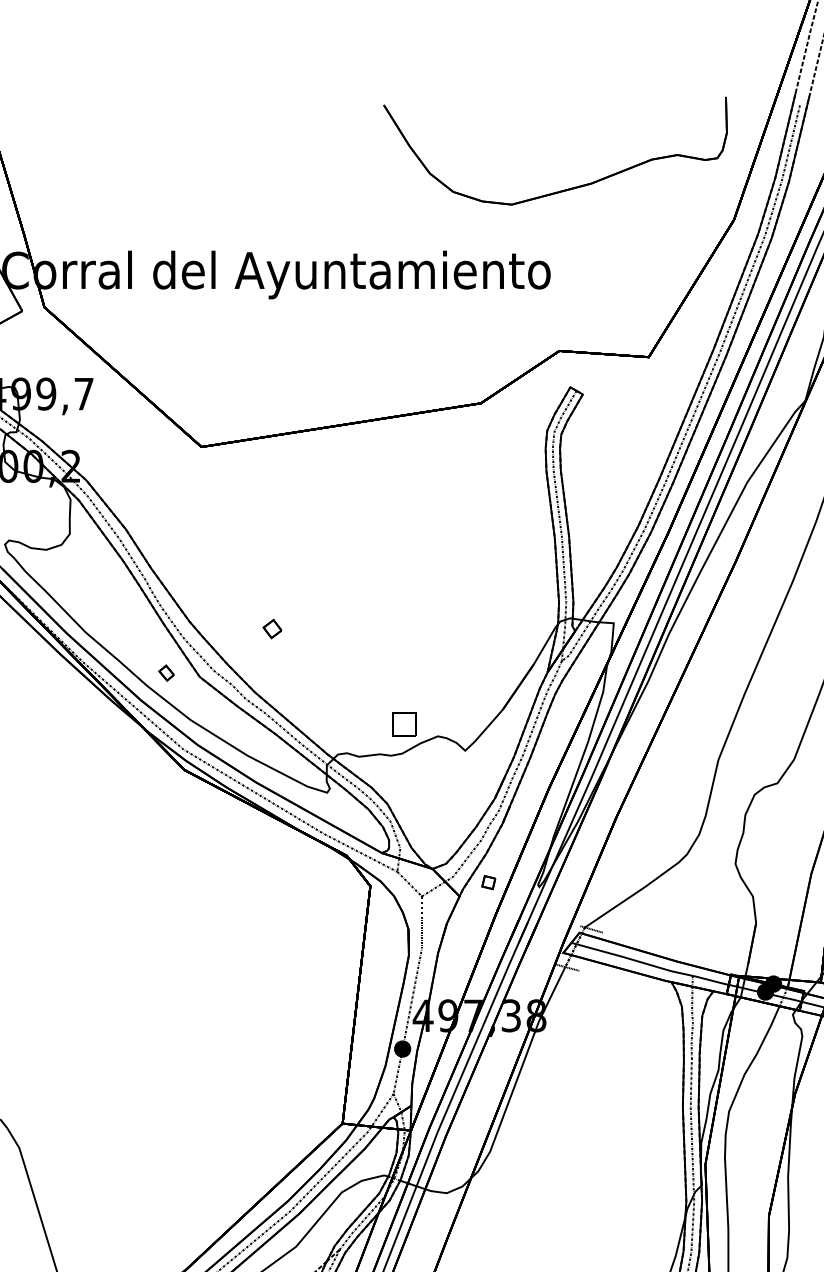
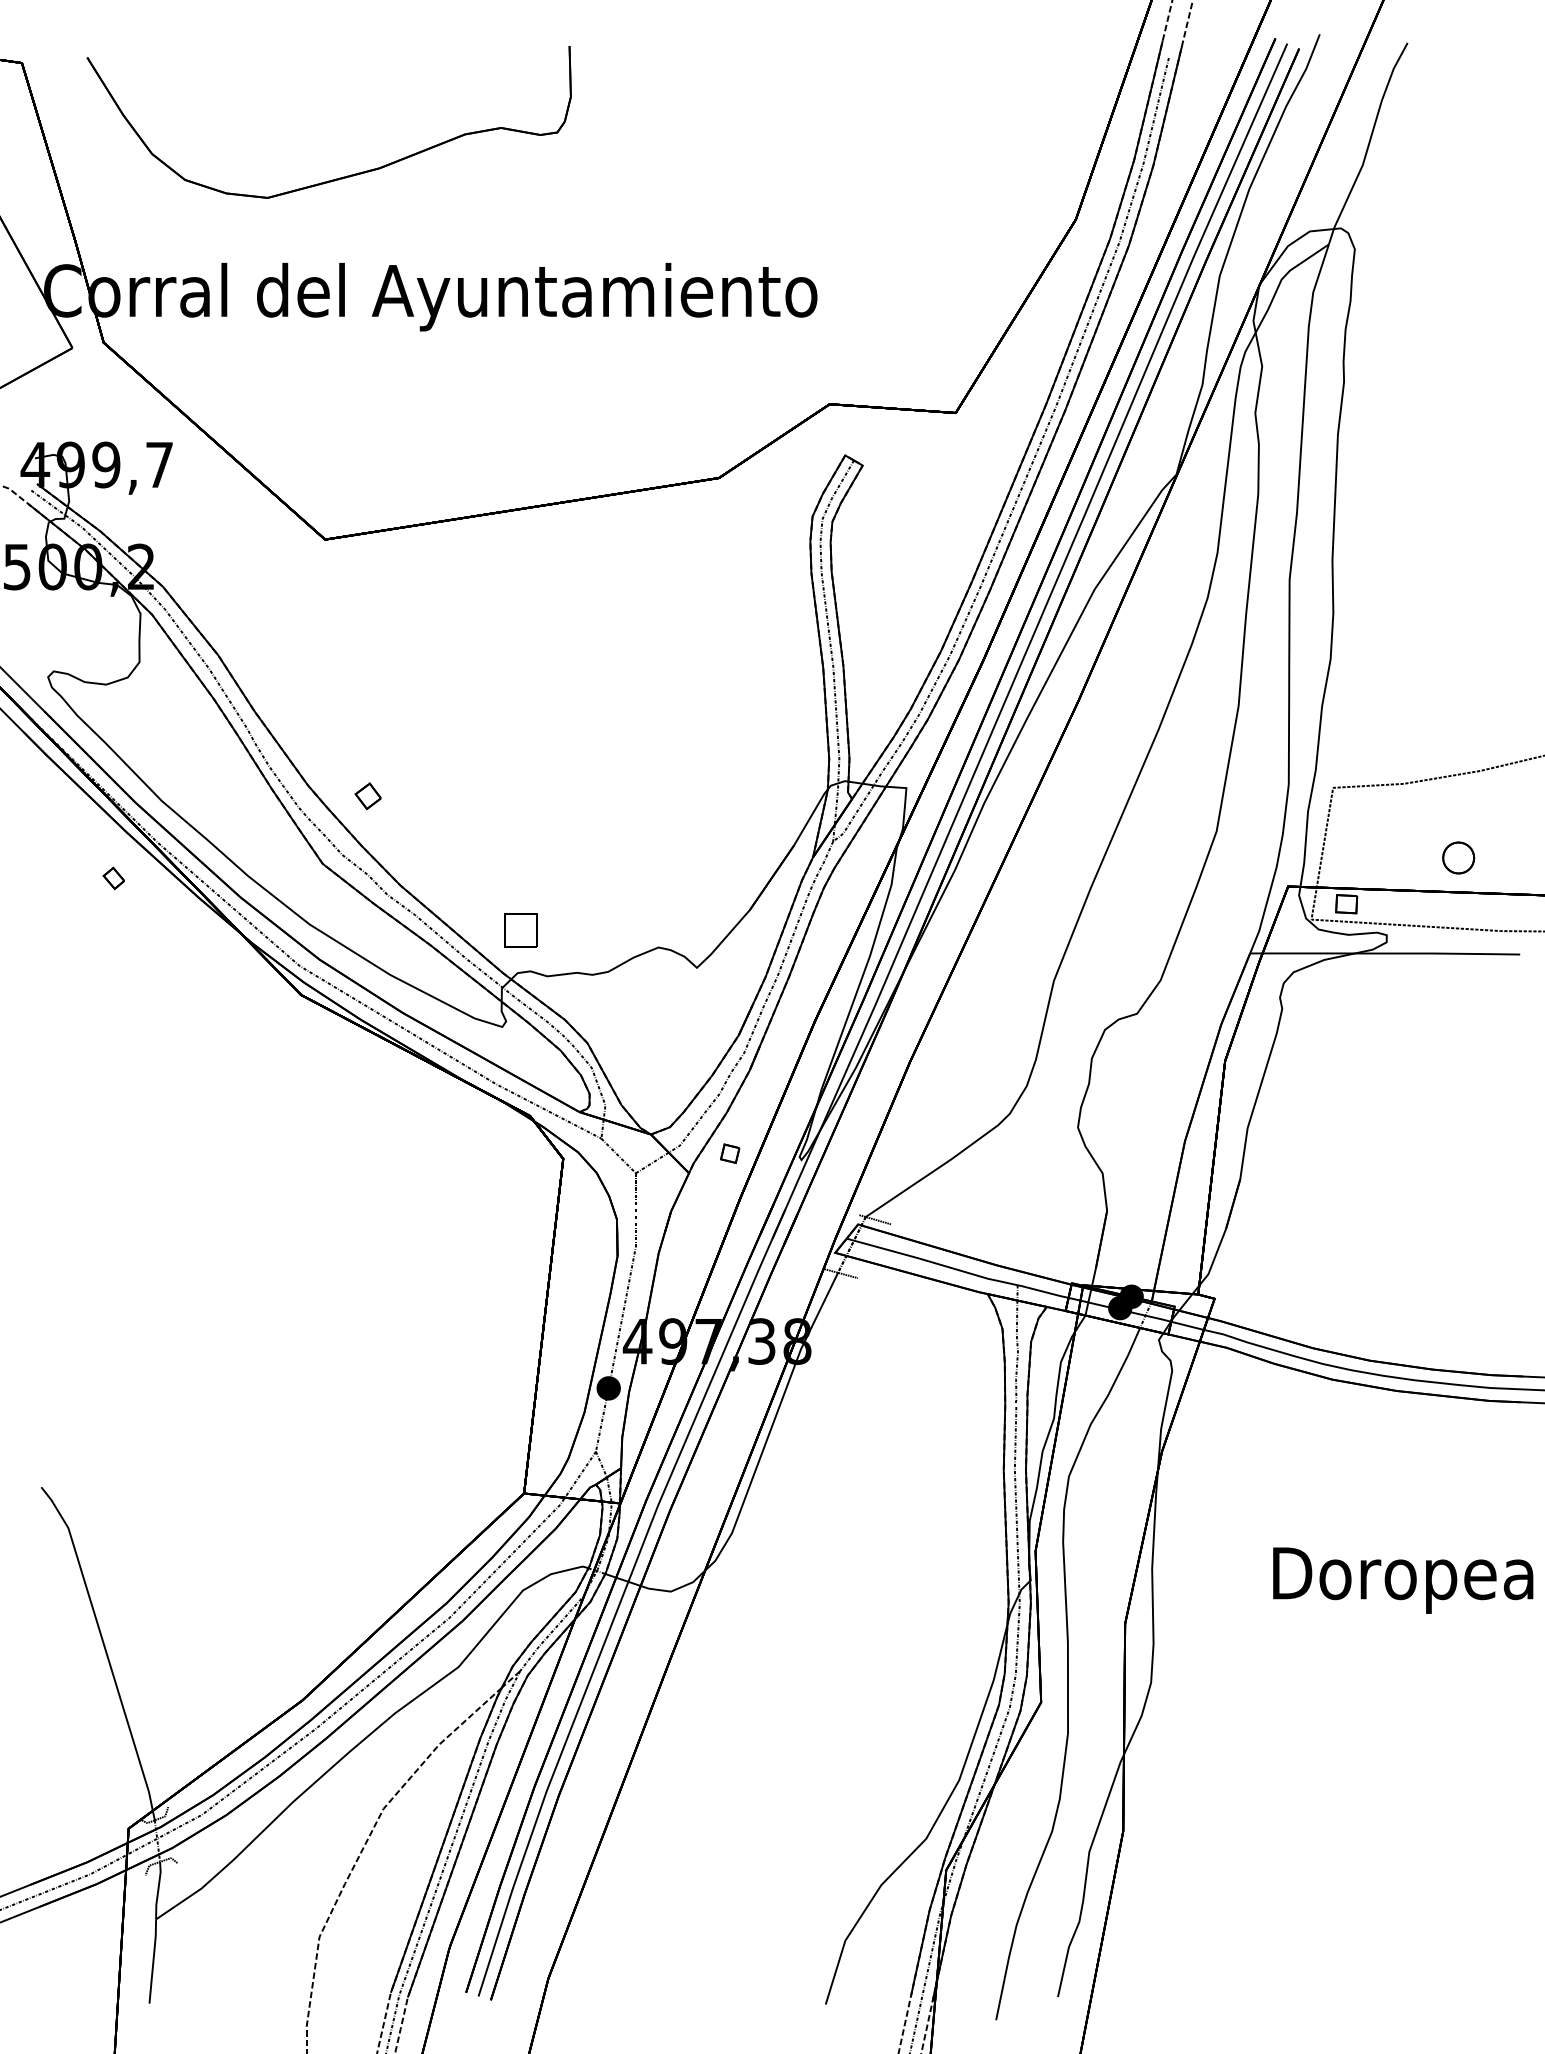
part: (565, 189) -> (343, 176), moved
part: (271, 629) -> (367, 796), moved
part: (166, 673) -> (113, 878), moved
part: (403, 724) -> (520, 930), moved

